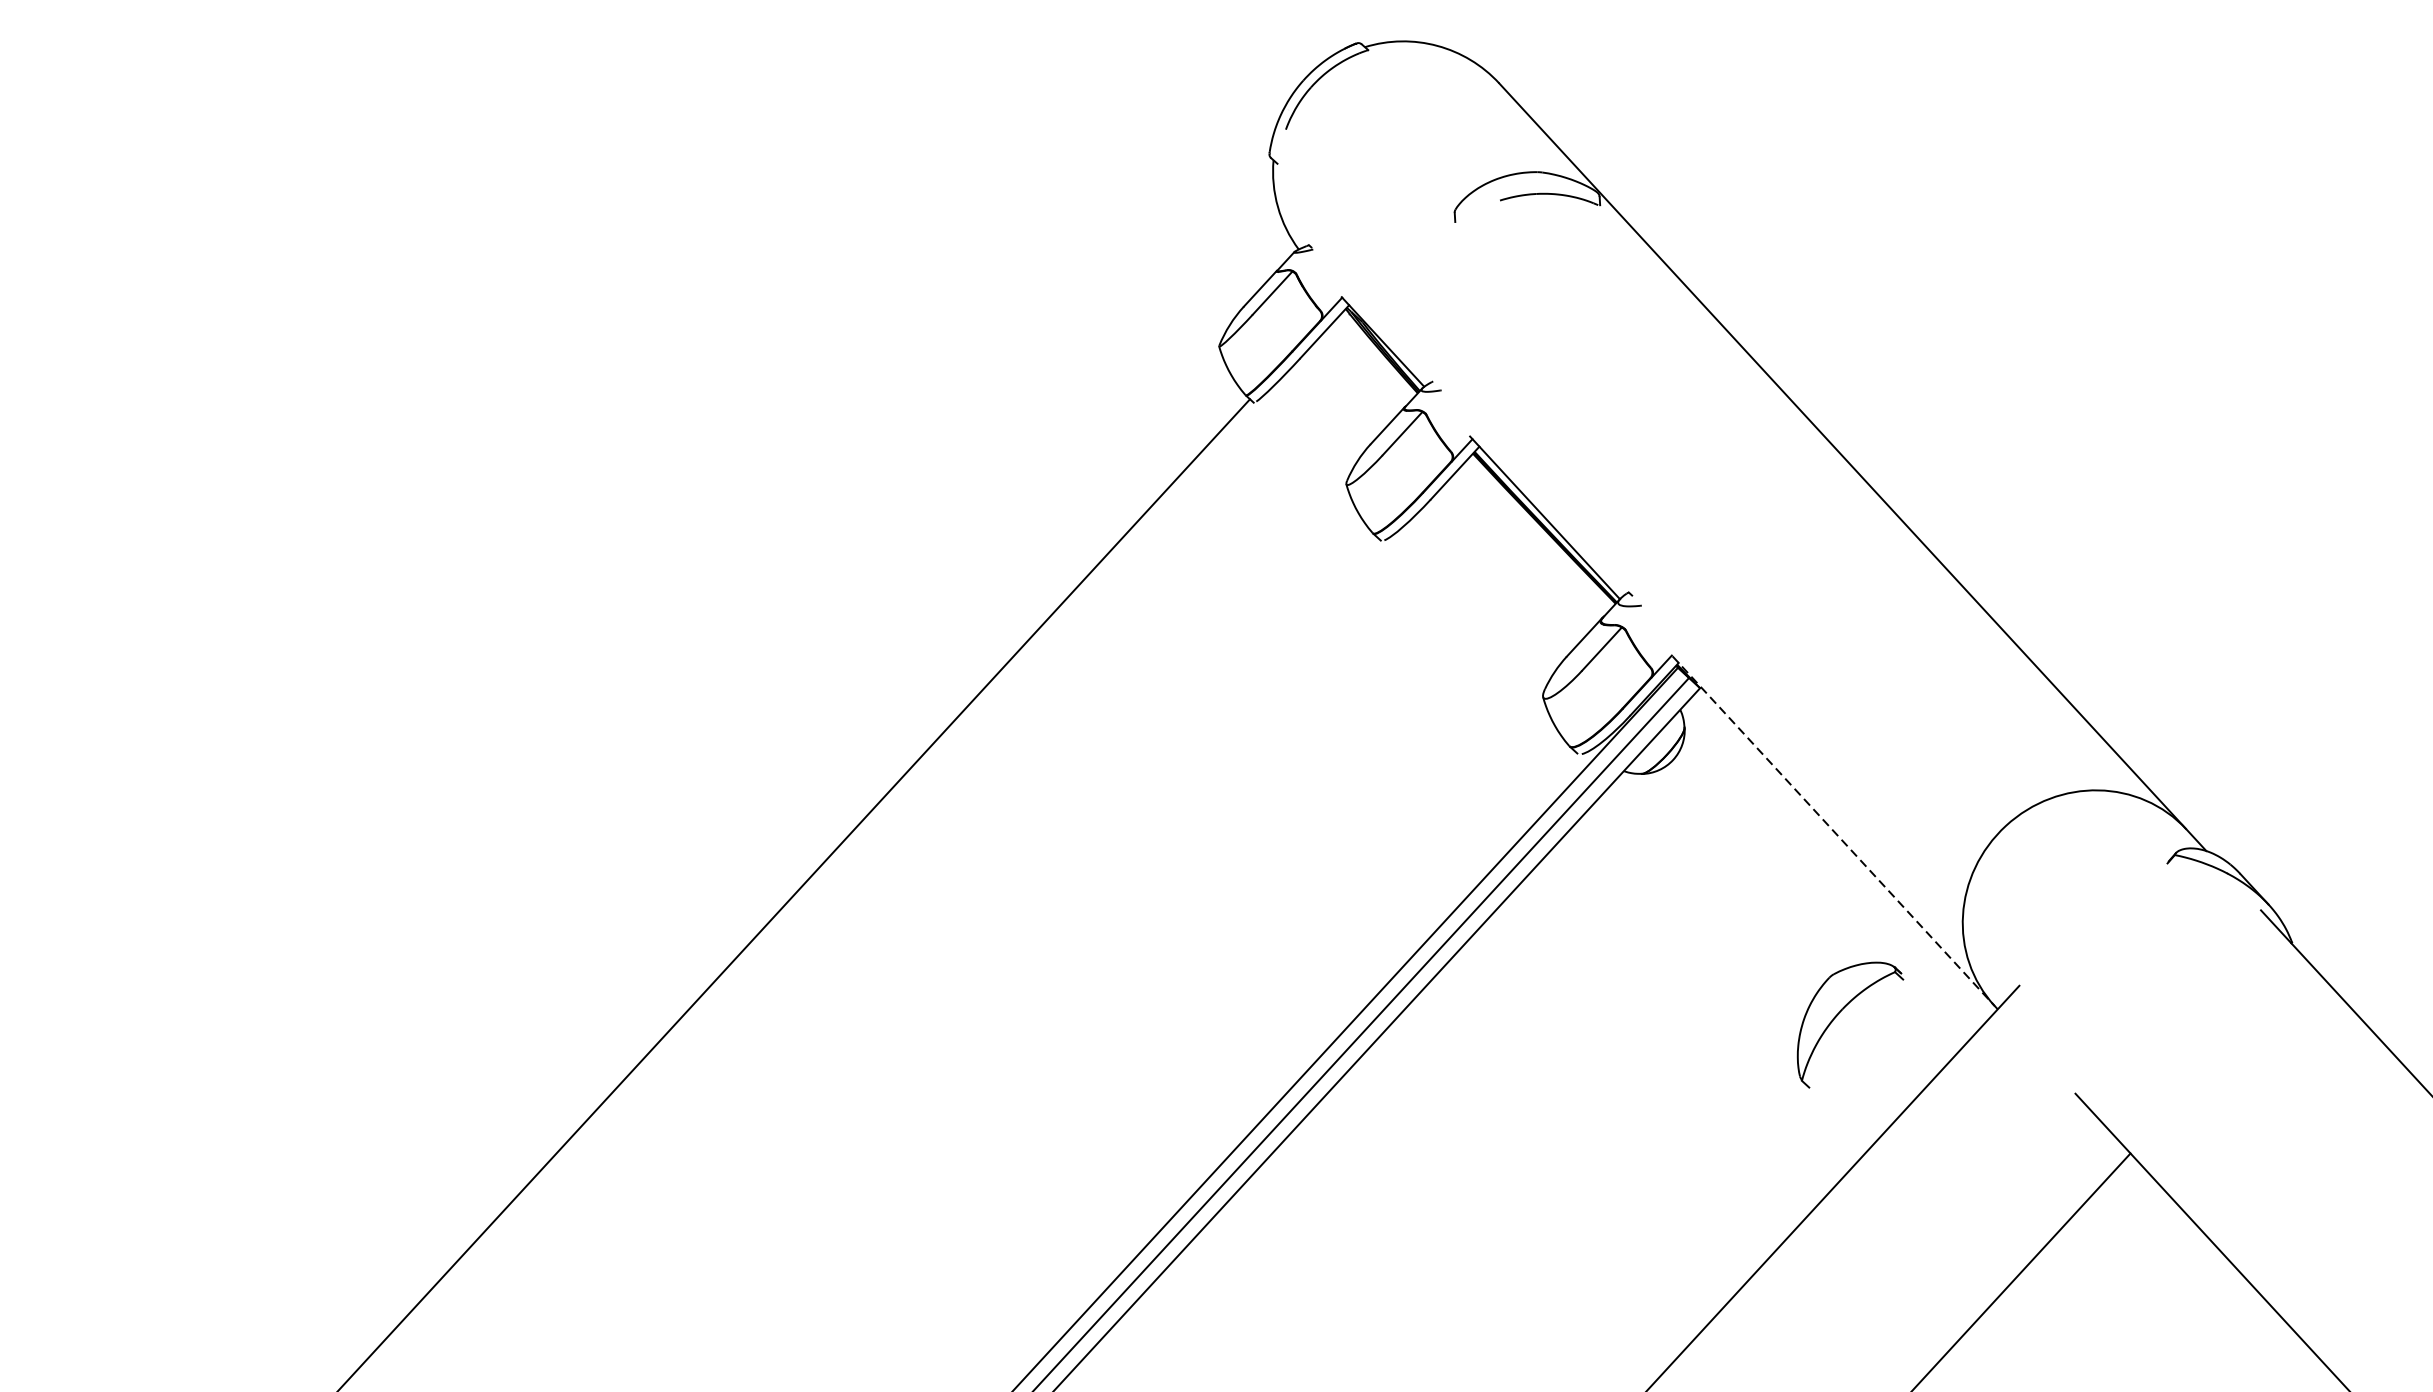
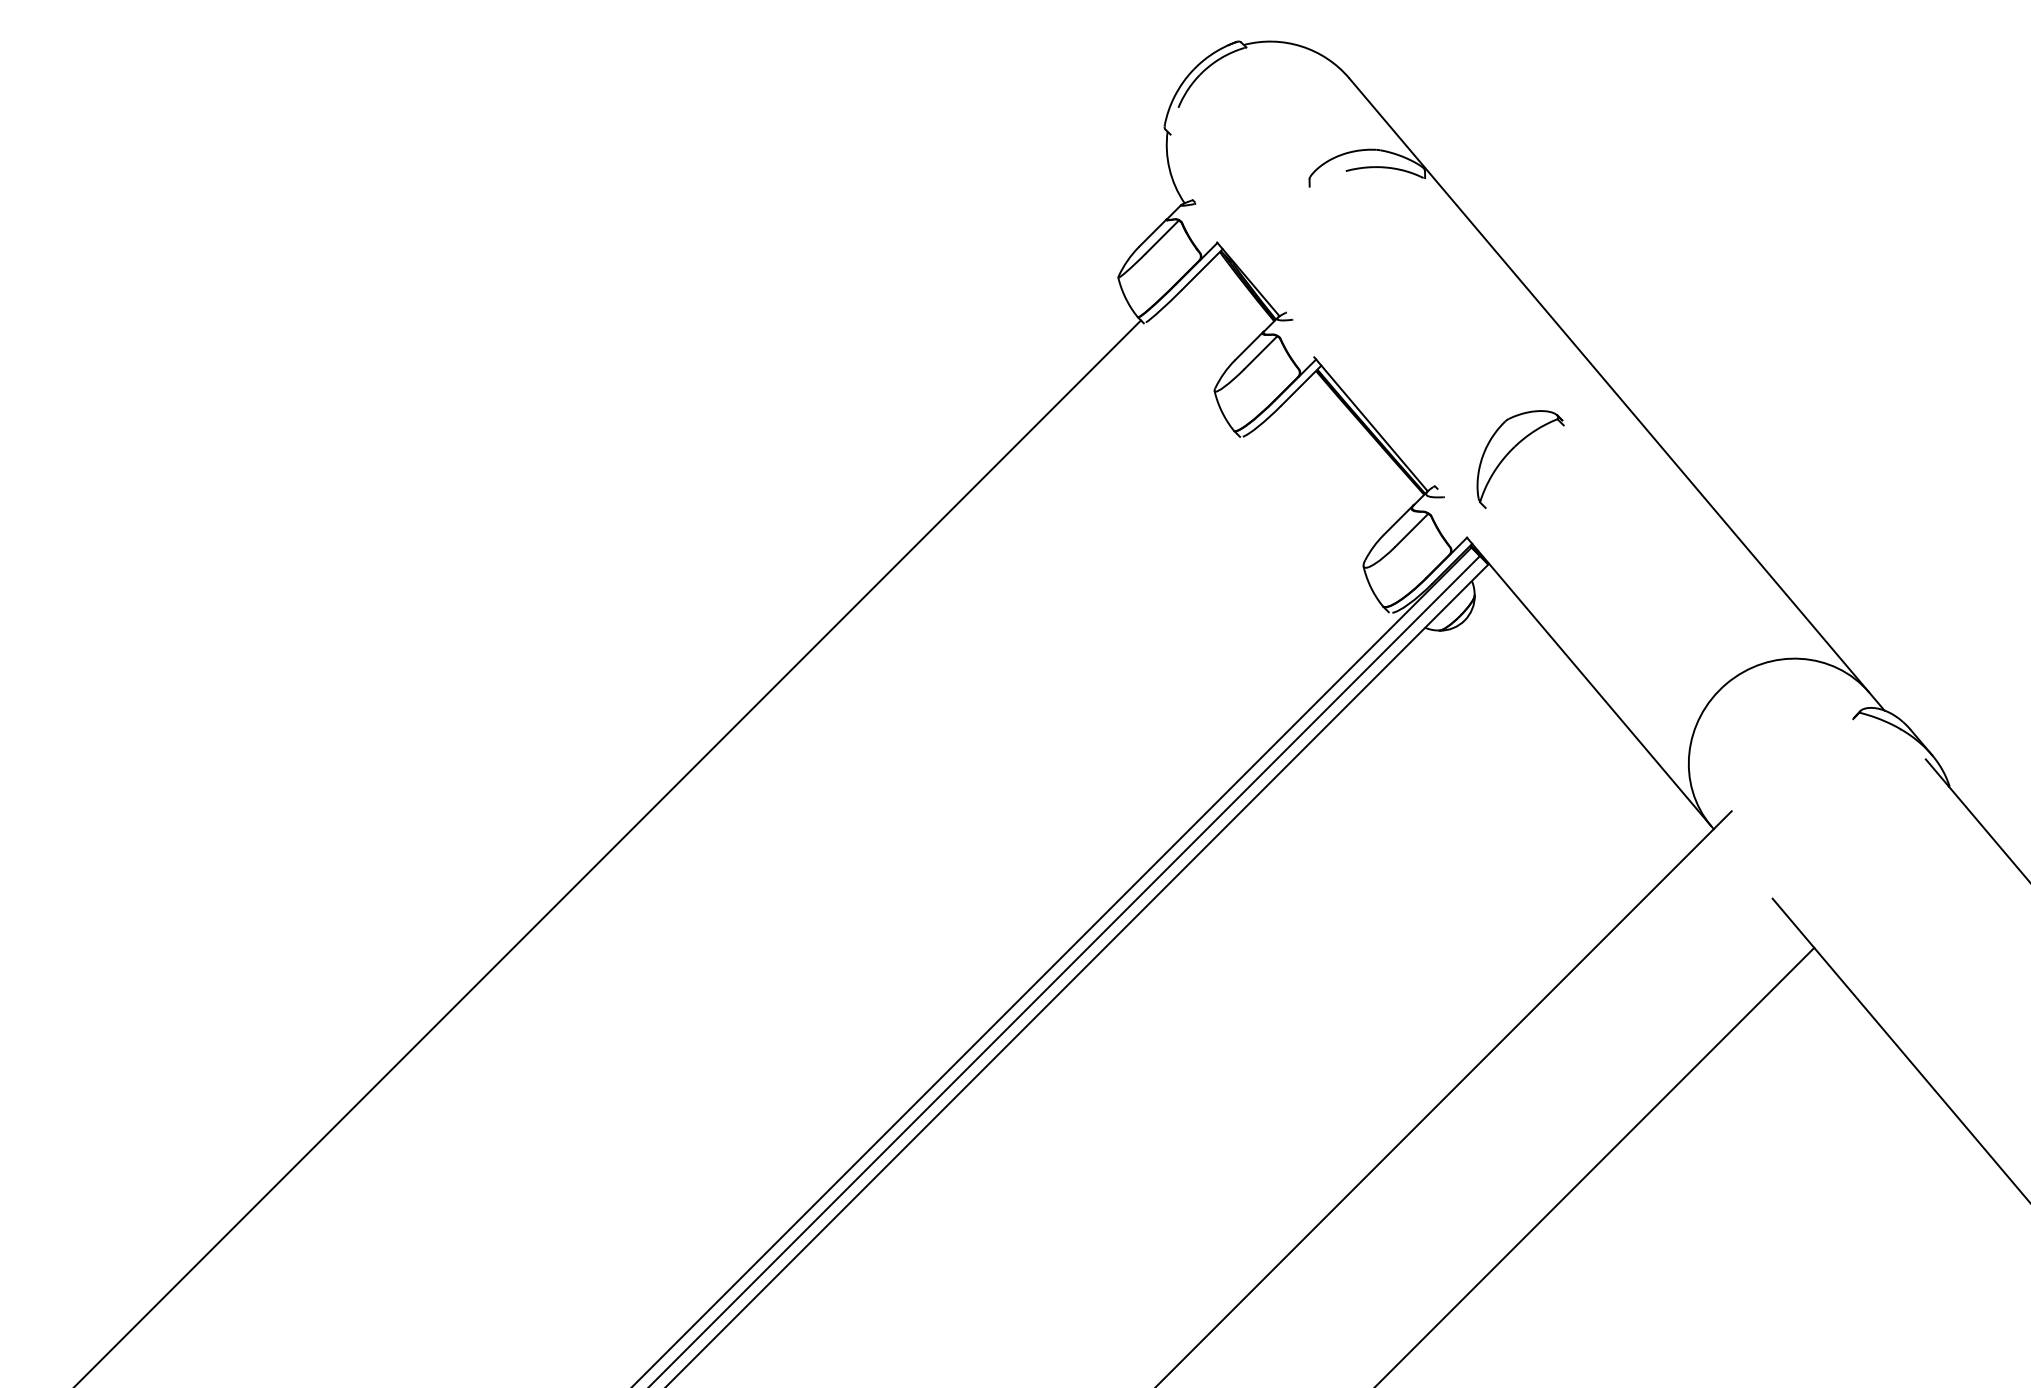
line: (1834, 832) -> (1590, 683), dashed -> solid
part: (1840, 1013) -> (1512, 450), moved

